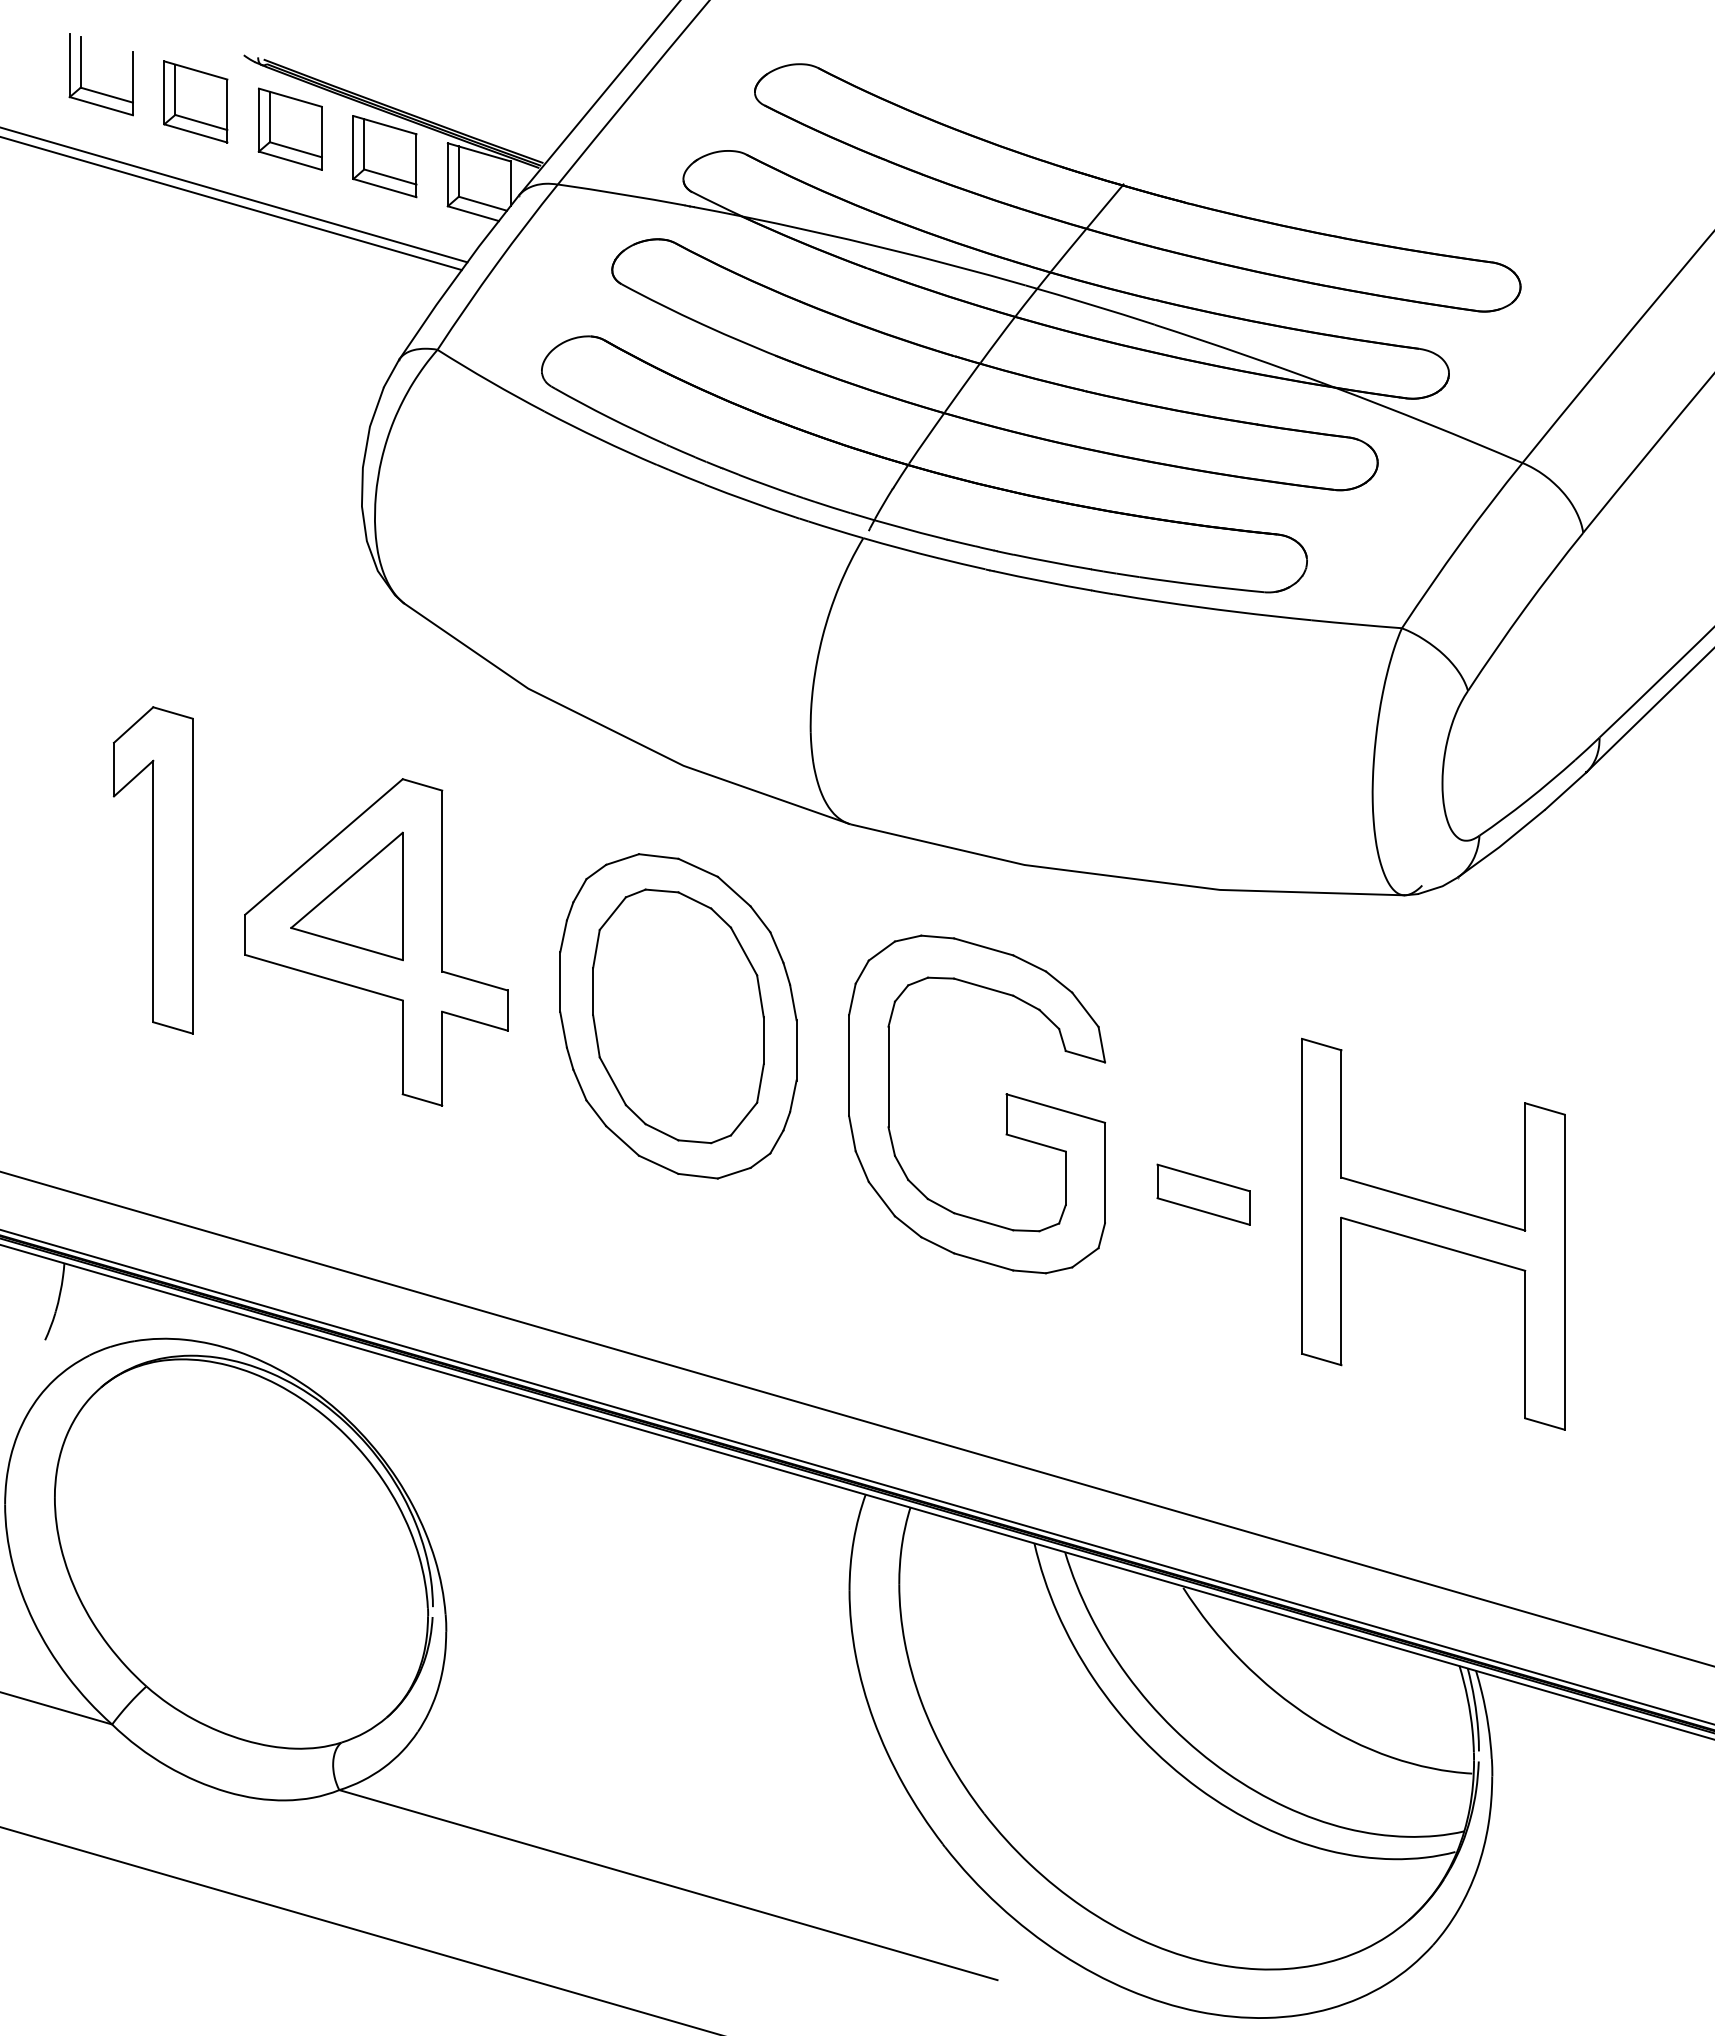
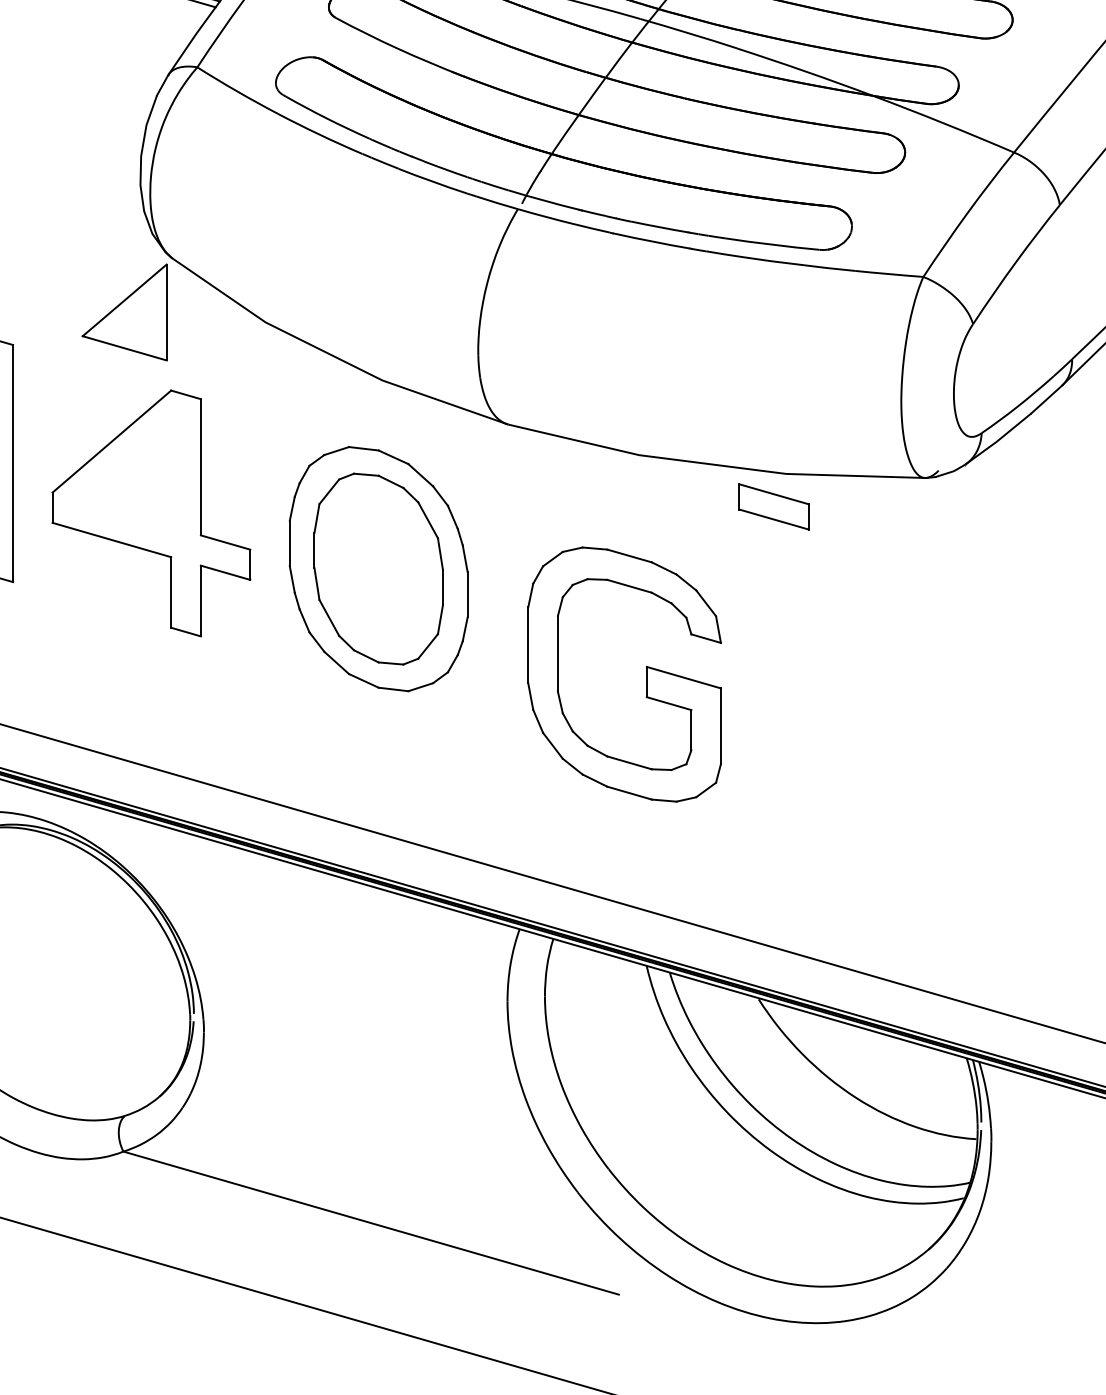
part: (346, 896) -> (124, 312), moved
part: (1006, 1104) -> (646, 674), moved
part: (1203, 1194) -> (773, 506), moved
part: (1433, 1233) -> (947, 732), removed

